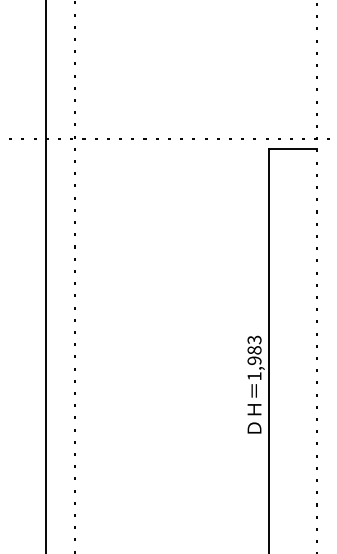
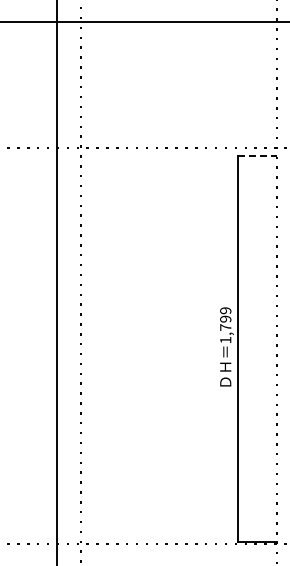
line: (293, 149) -> (257, 156), solid -> dashed
text: (254, 350) -> (225, 319), 1,983 -> 1,799

